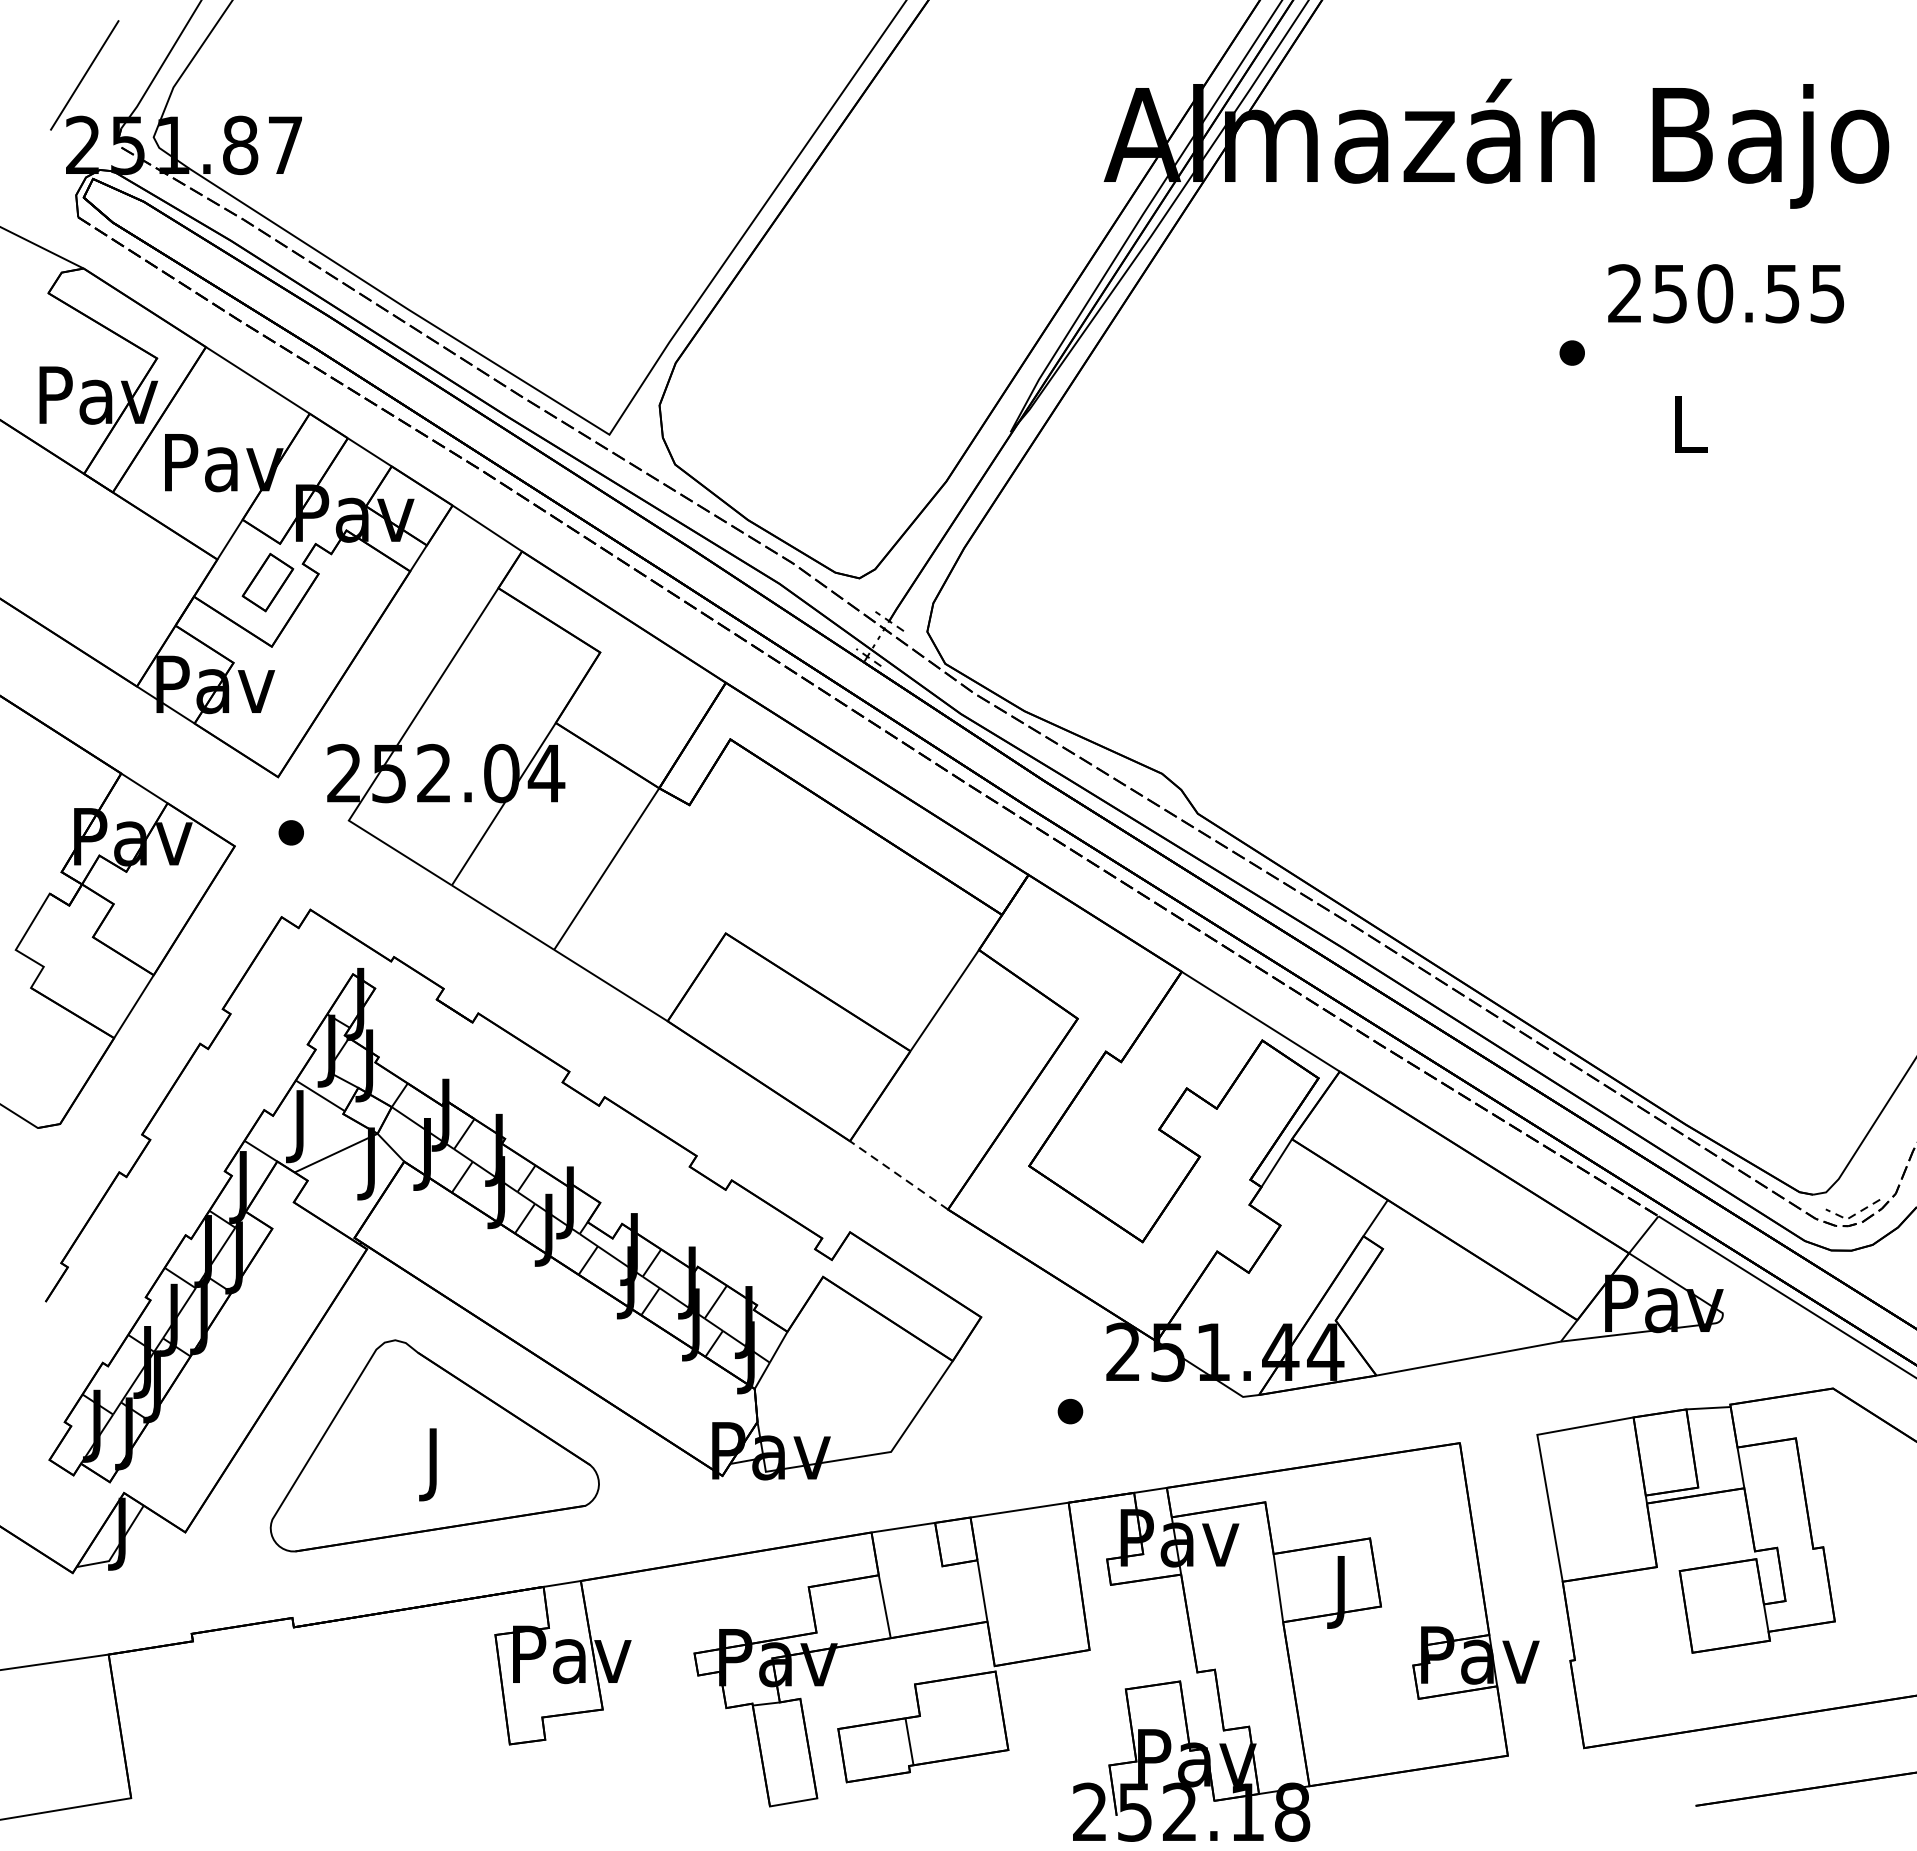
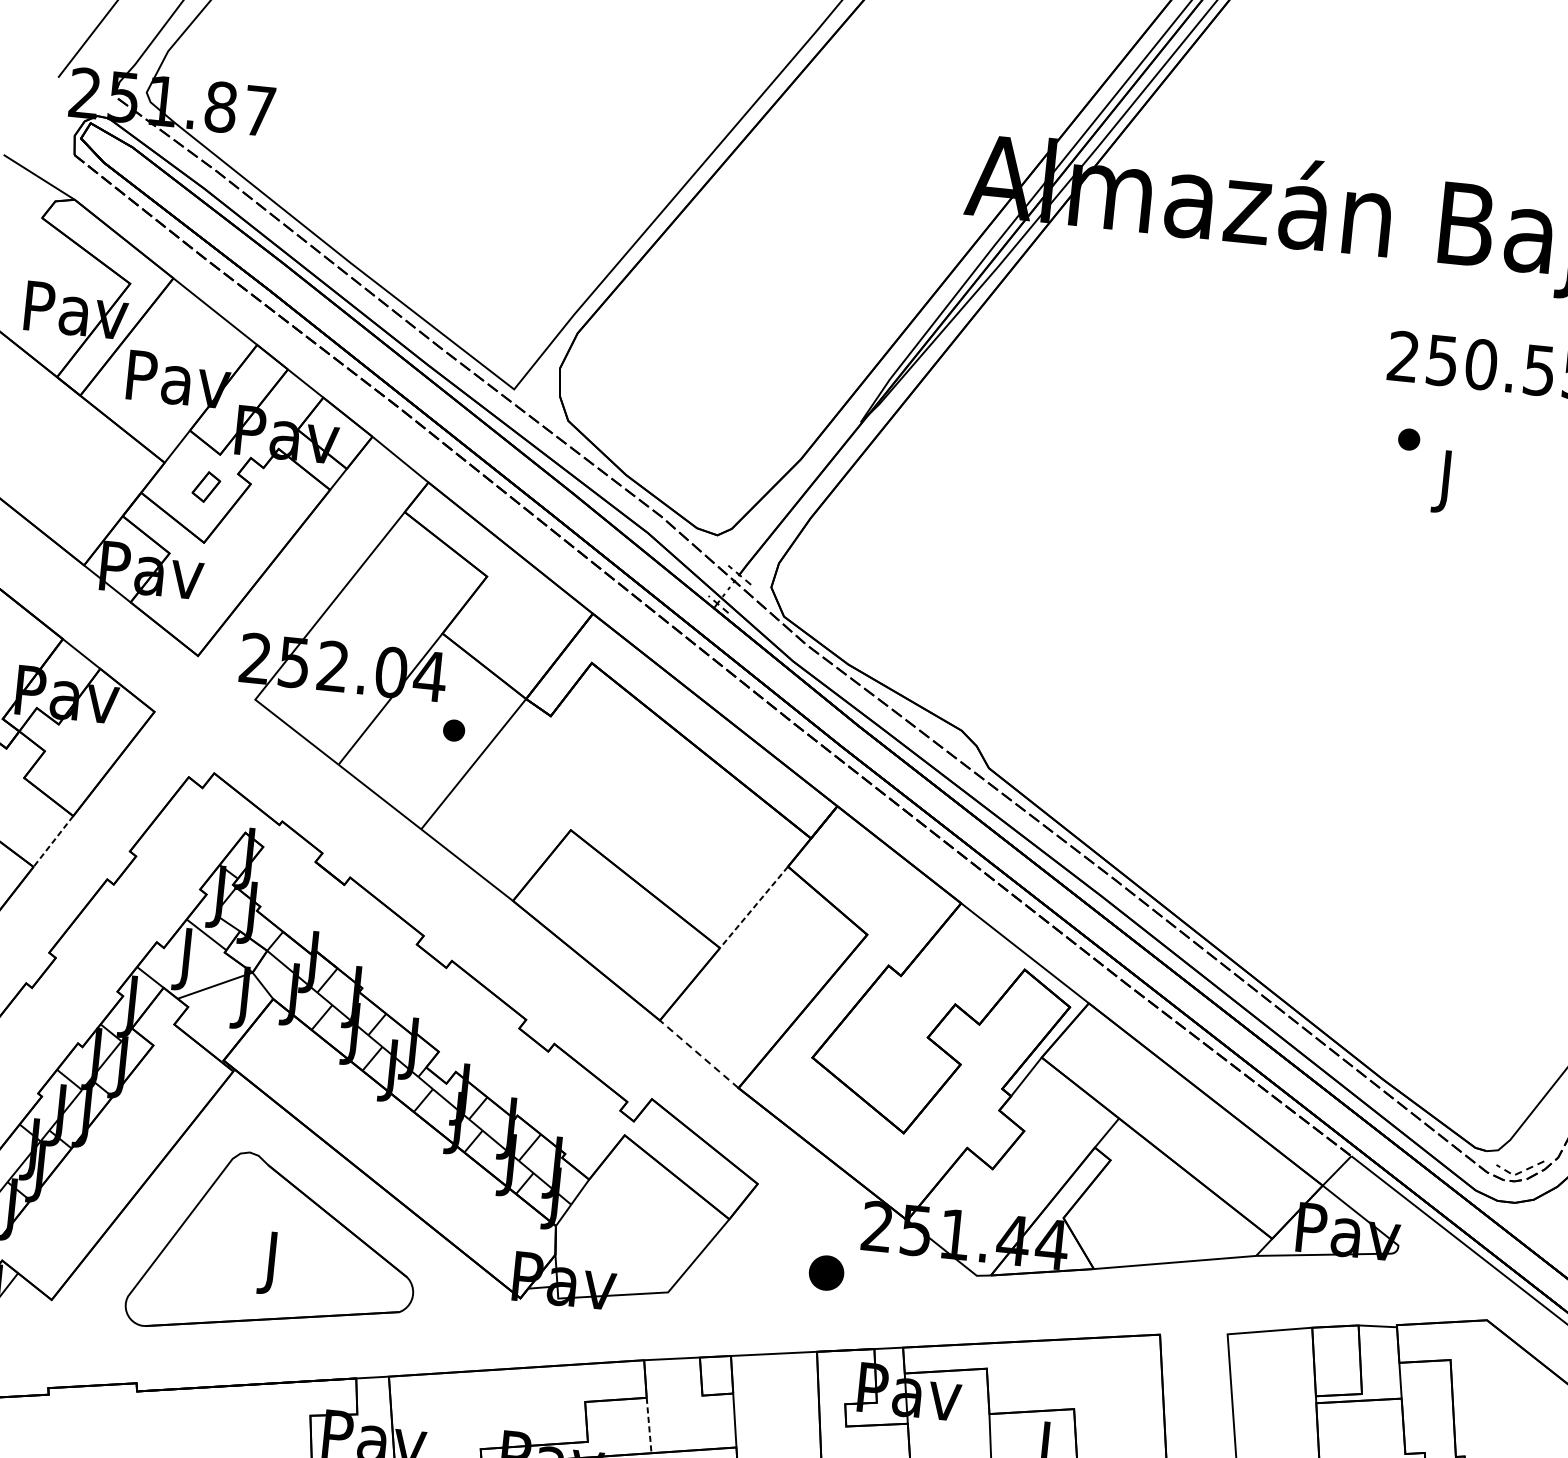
part: (1571, 352) -> (1408, 439), moved
text: (1690, 432) -> (1447, 482), L -> J
part: (267, 582) -> (205, 486), size x0.6
part: (290, 832) -> (453, 730), moved
line: (944, 1001) -> (753, 908), solid -> dashed
line: (133, 1007) -> (52, 842), solid -> dashed
part: (1070, 1411) -> (826, 1273), size x1.6
line: (884, 1607) -> (648, 1426), solid -> dashed

